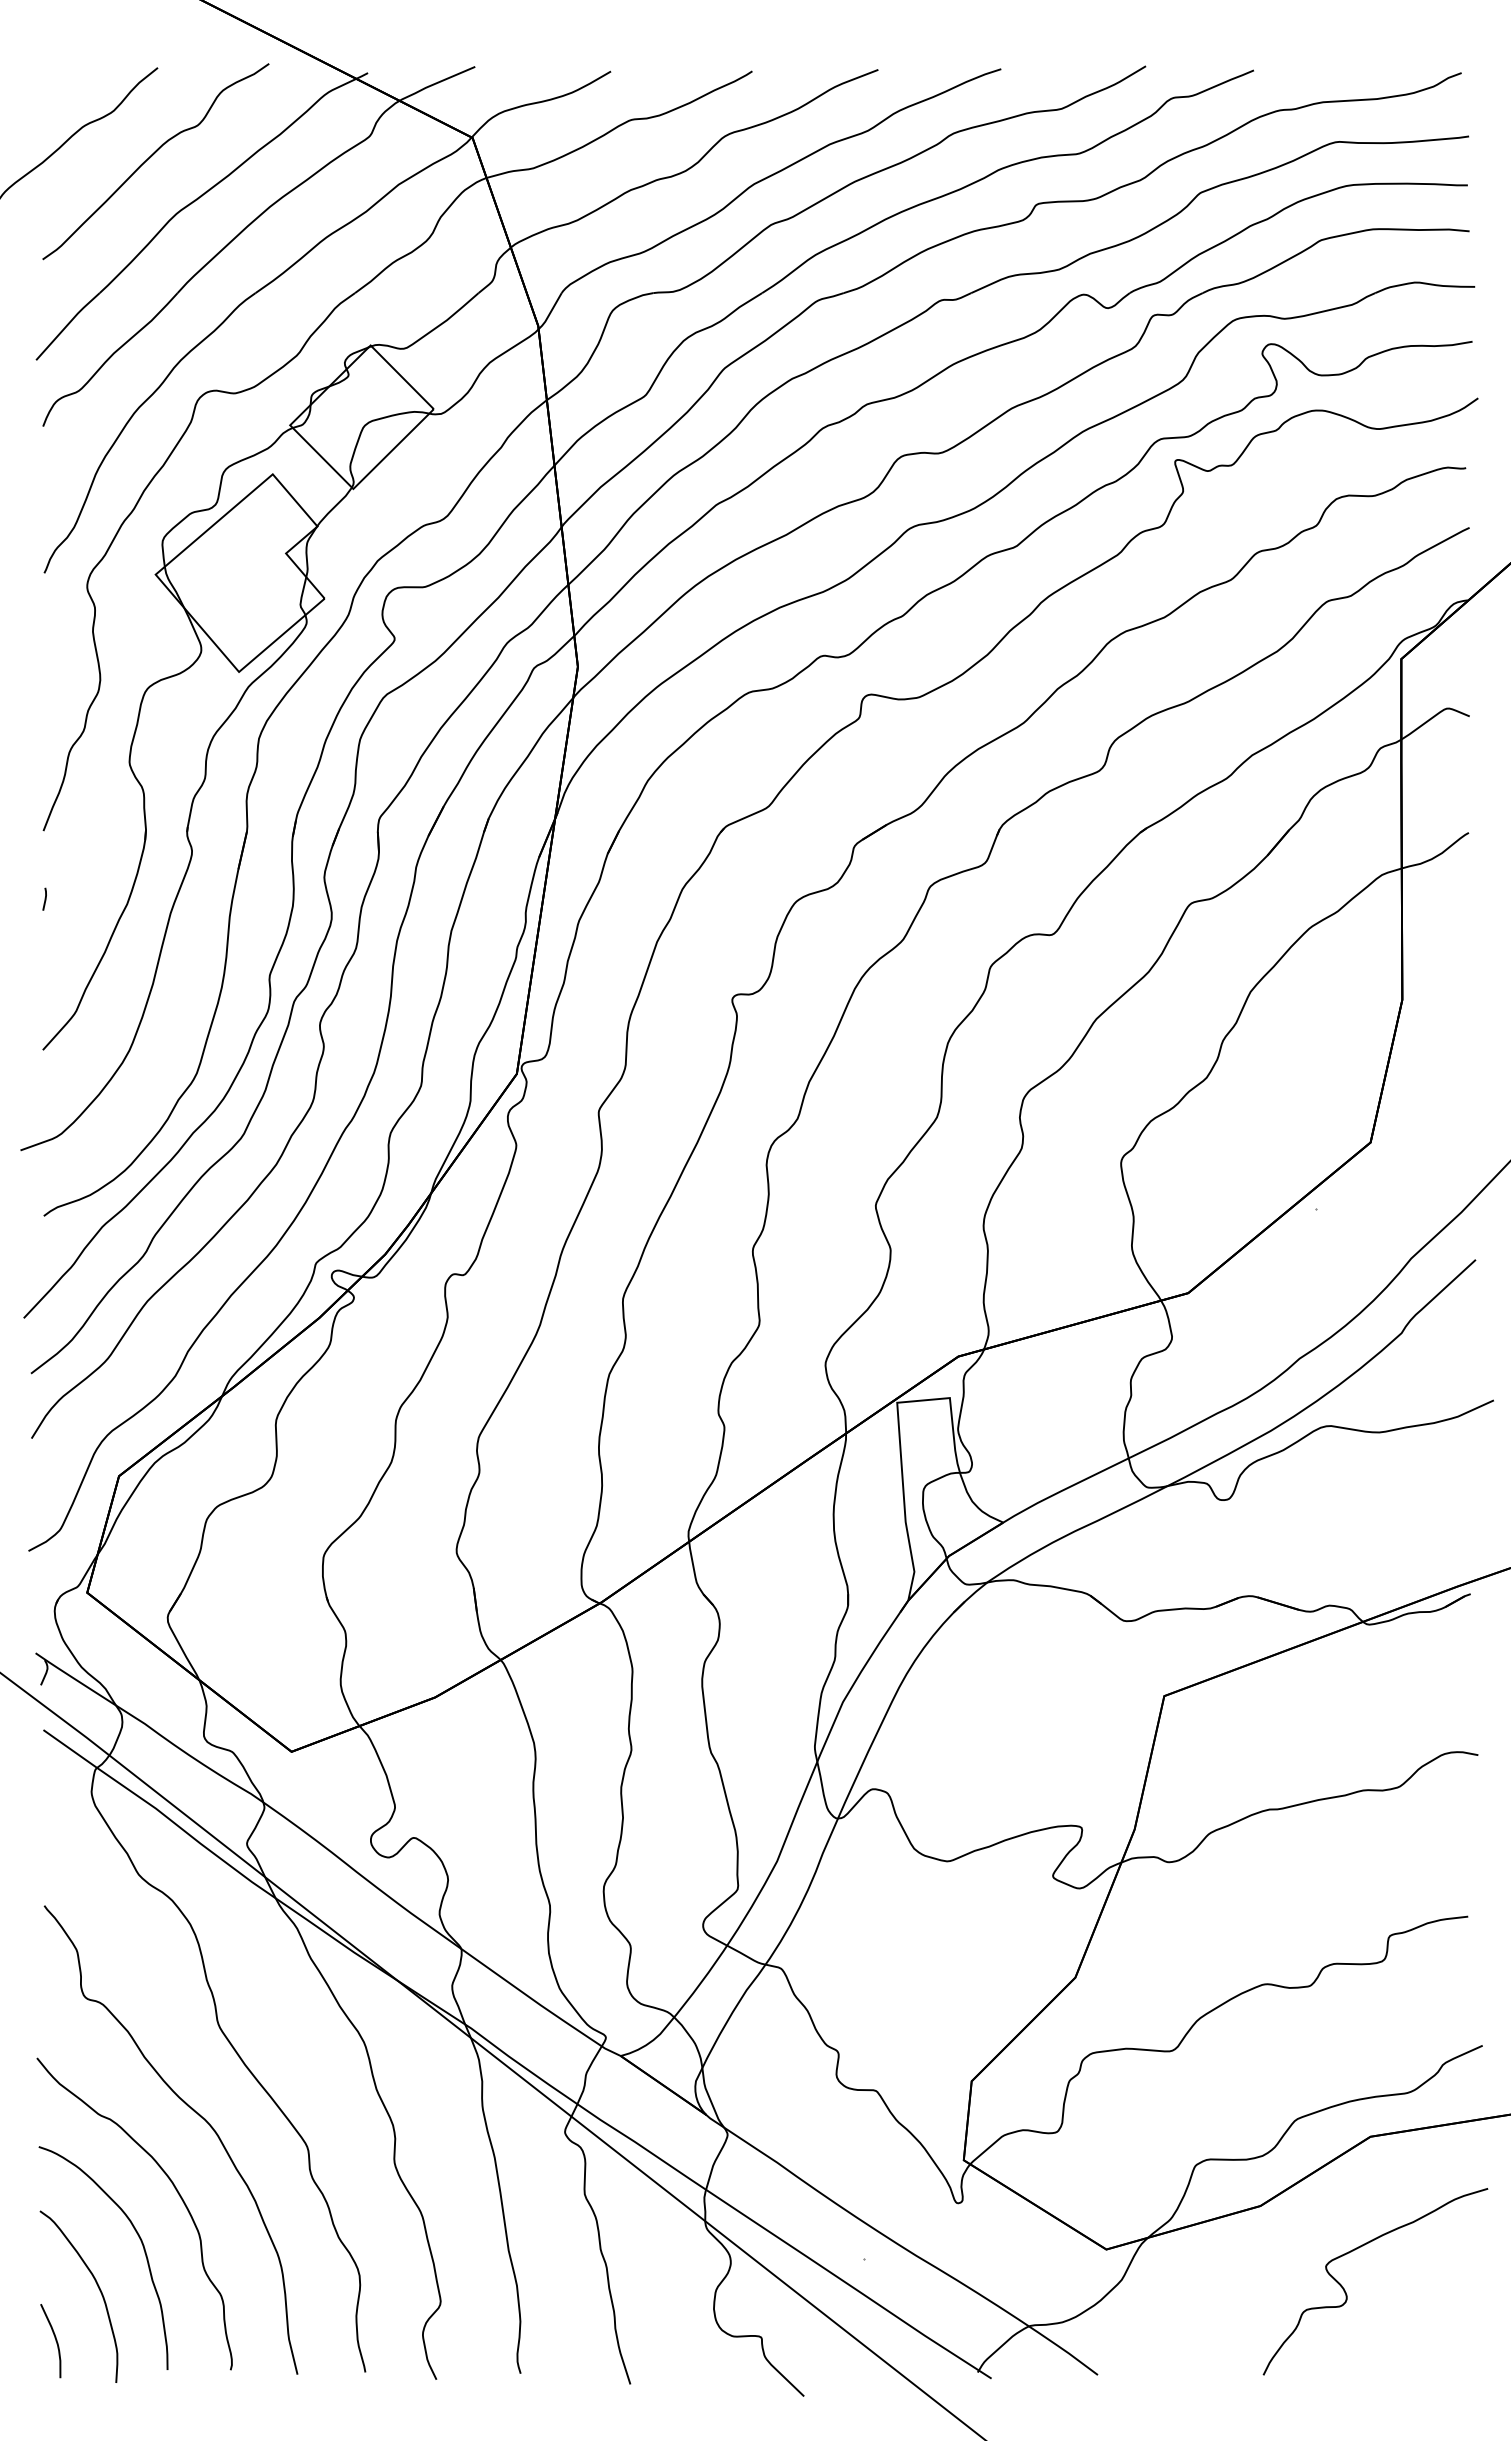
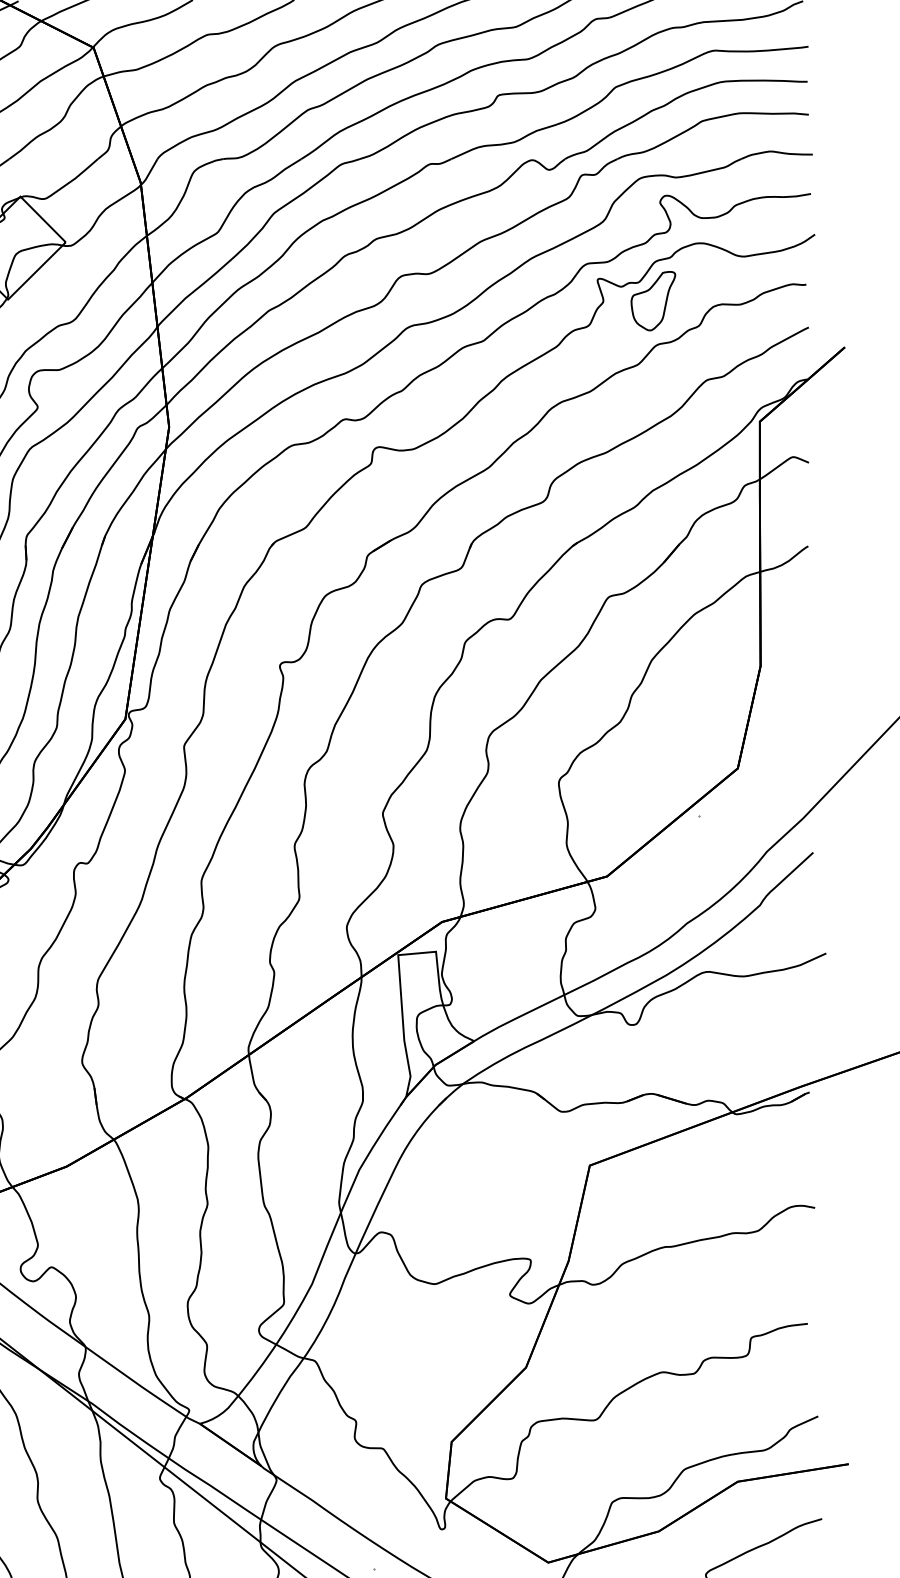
part: (1252, 490) -> (653, 300), added

